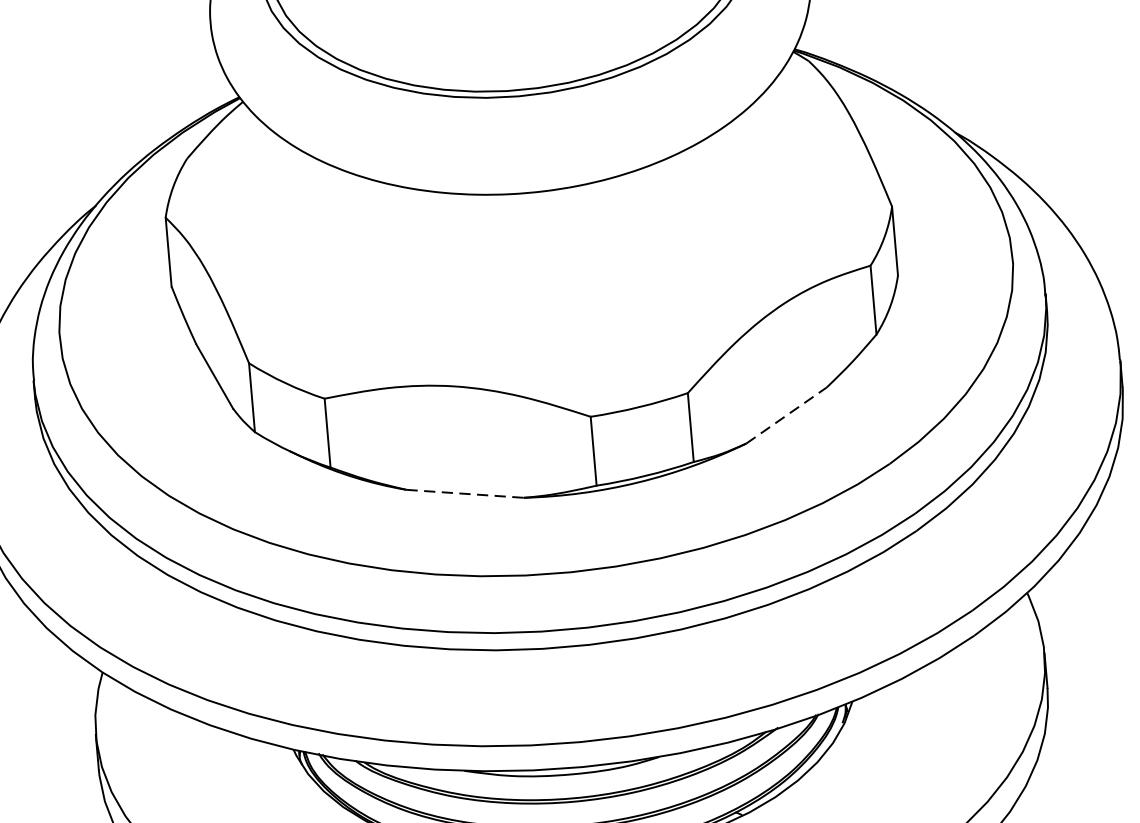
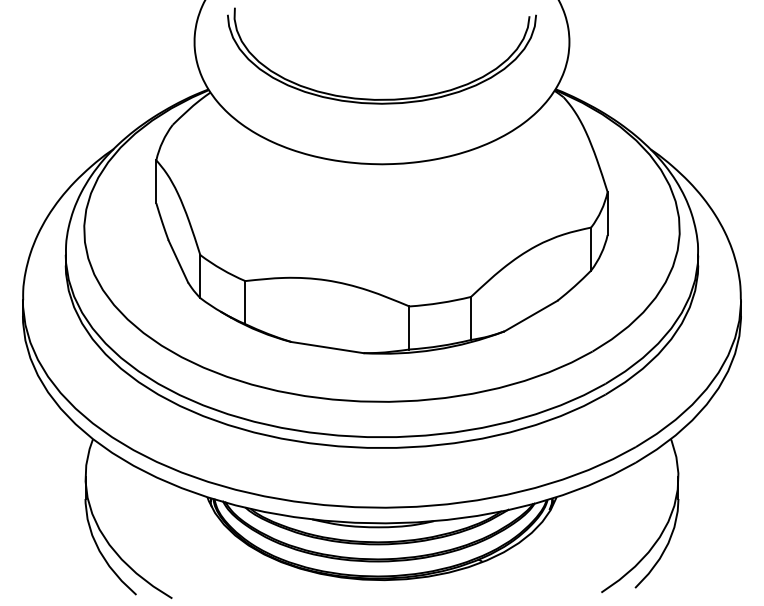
line: (787, 416) -> (531, 316), dashed -> solid
line: (465, 493) -> (327, 347), dashed -> solid

